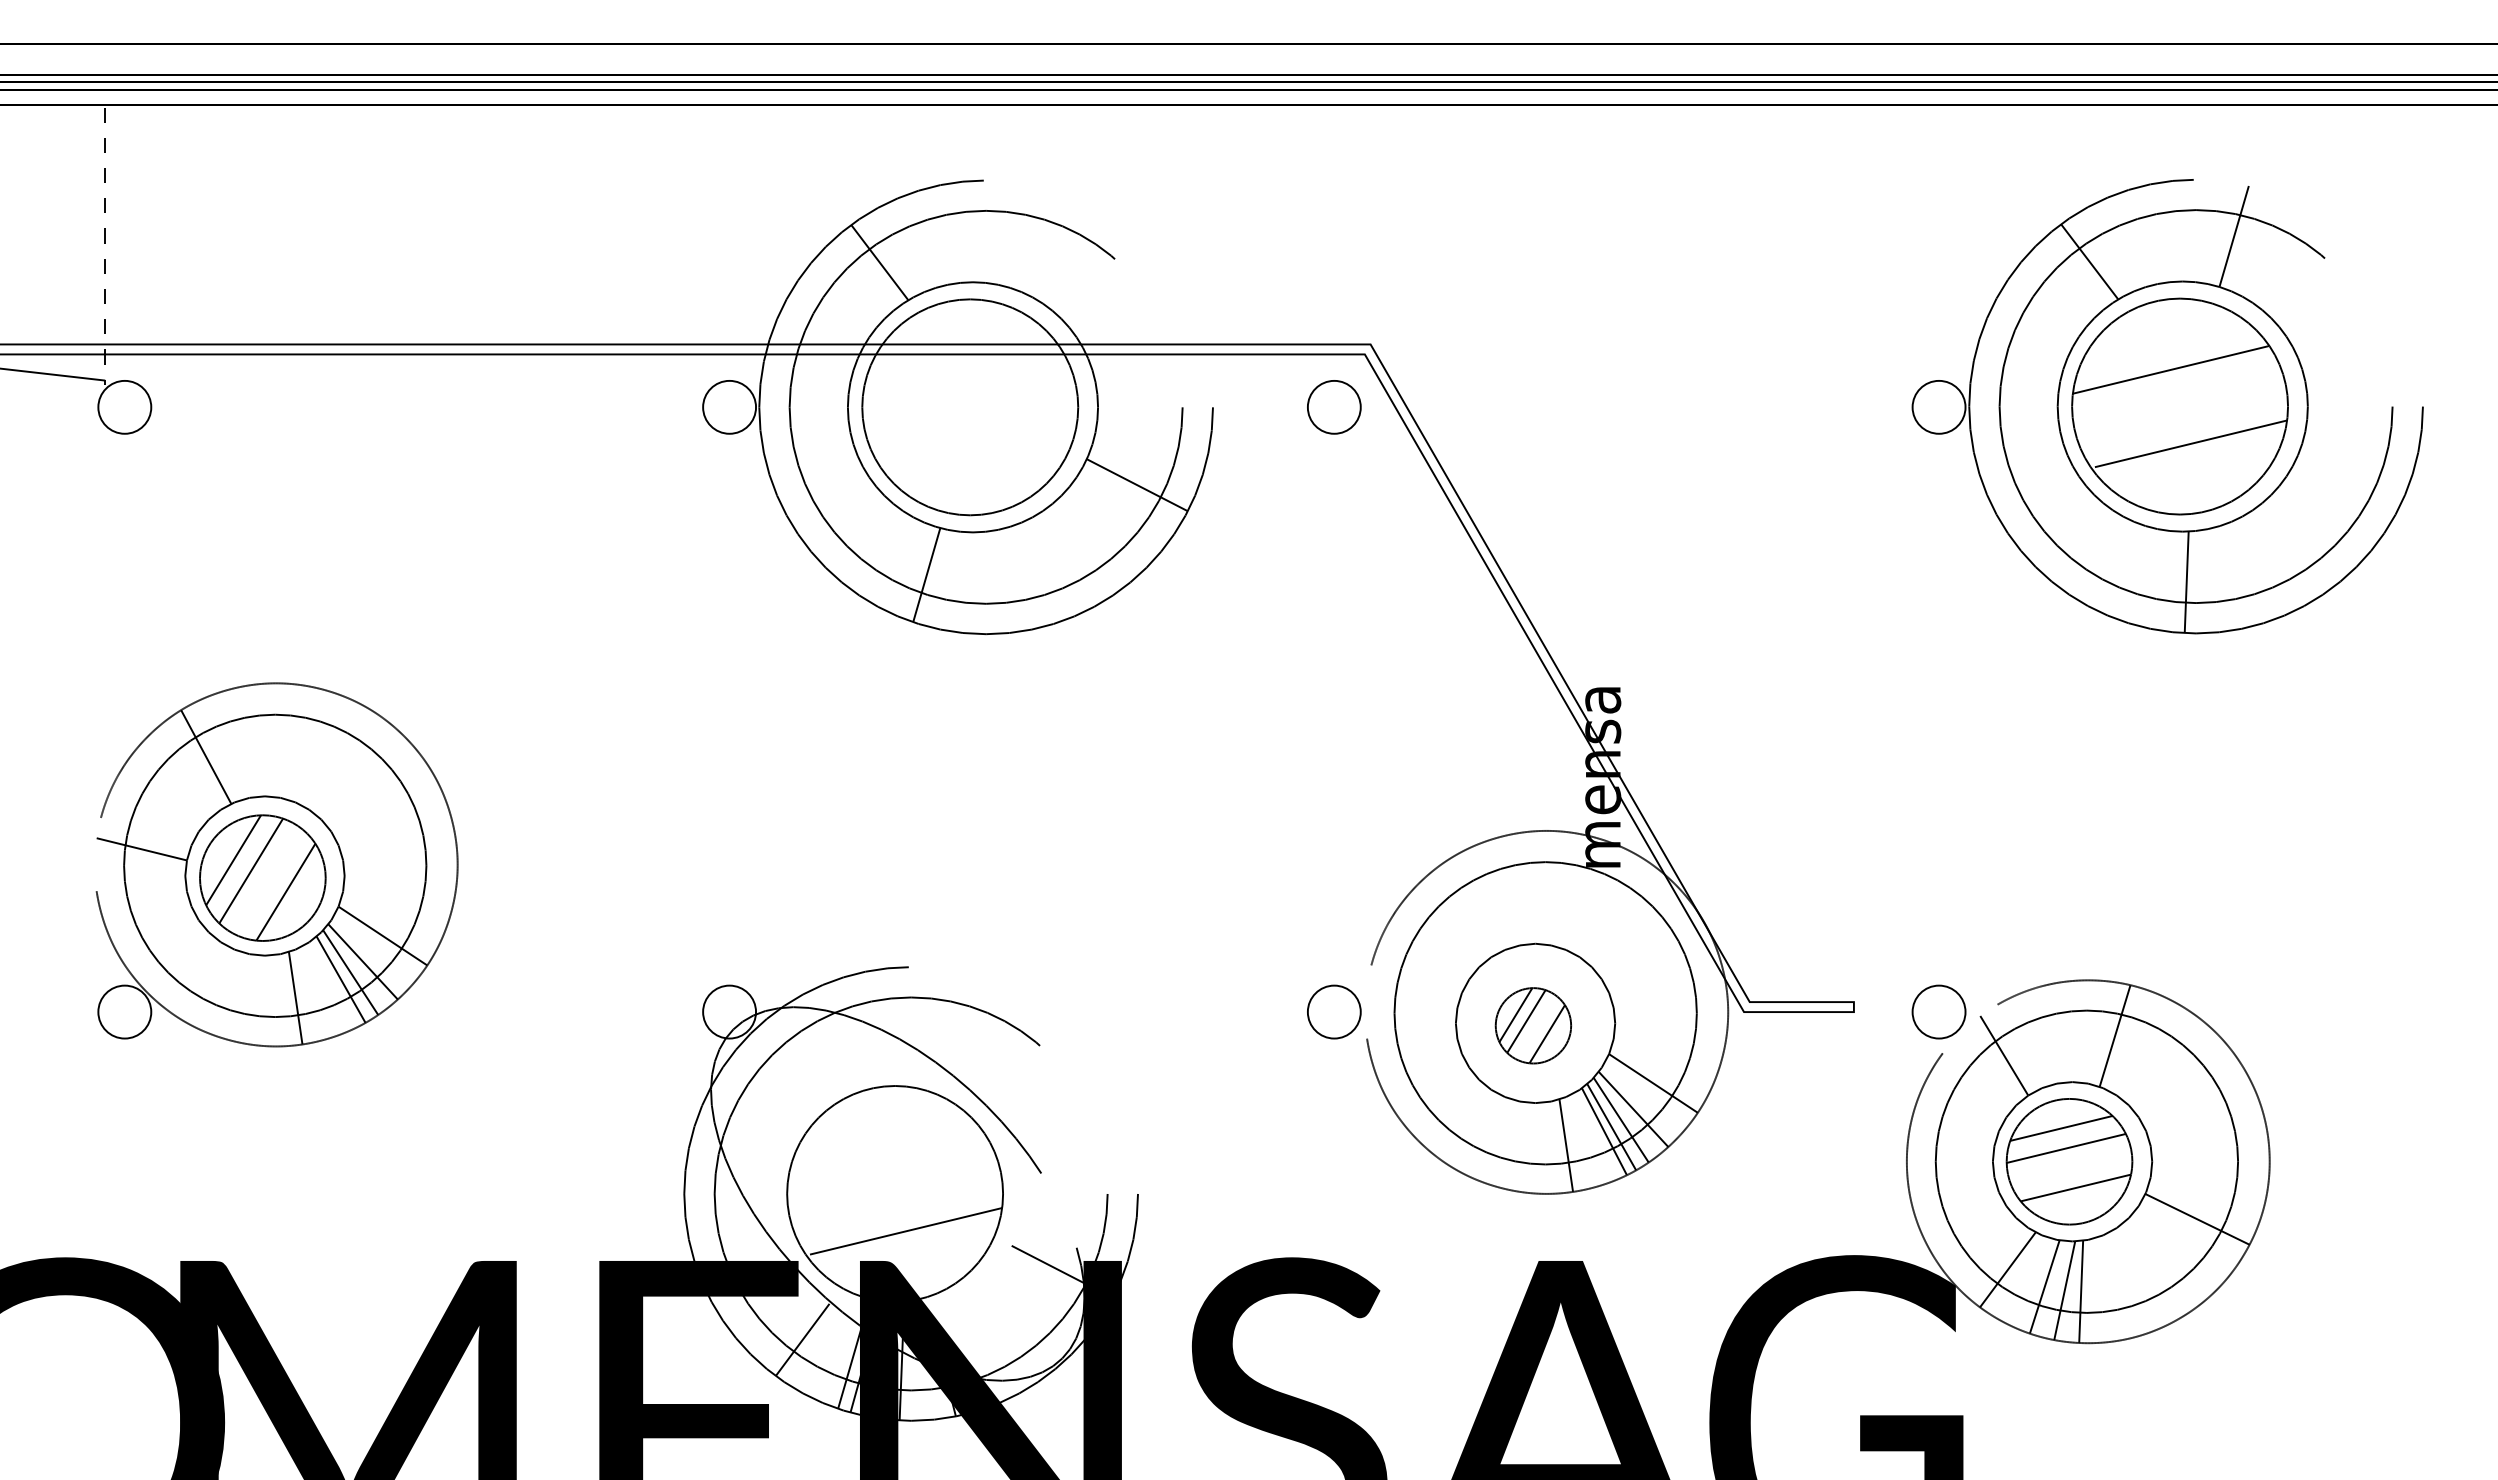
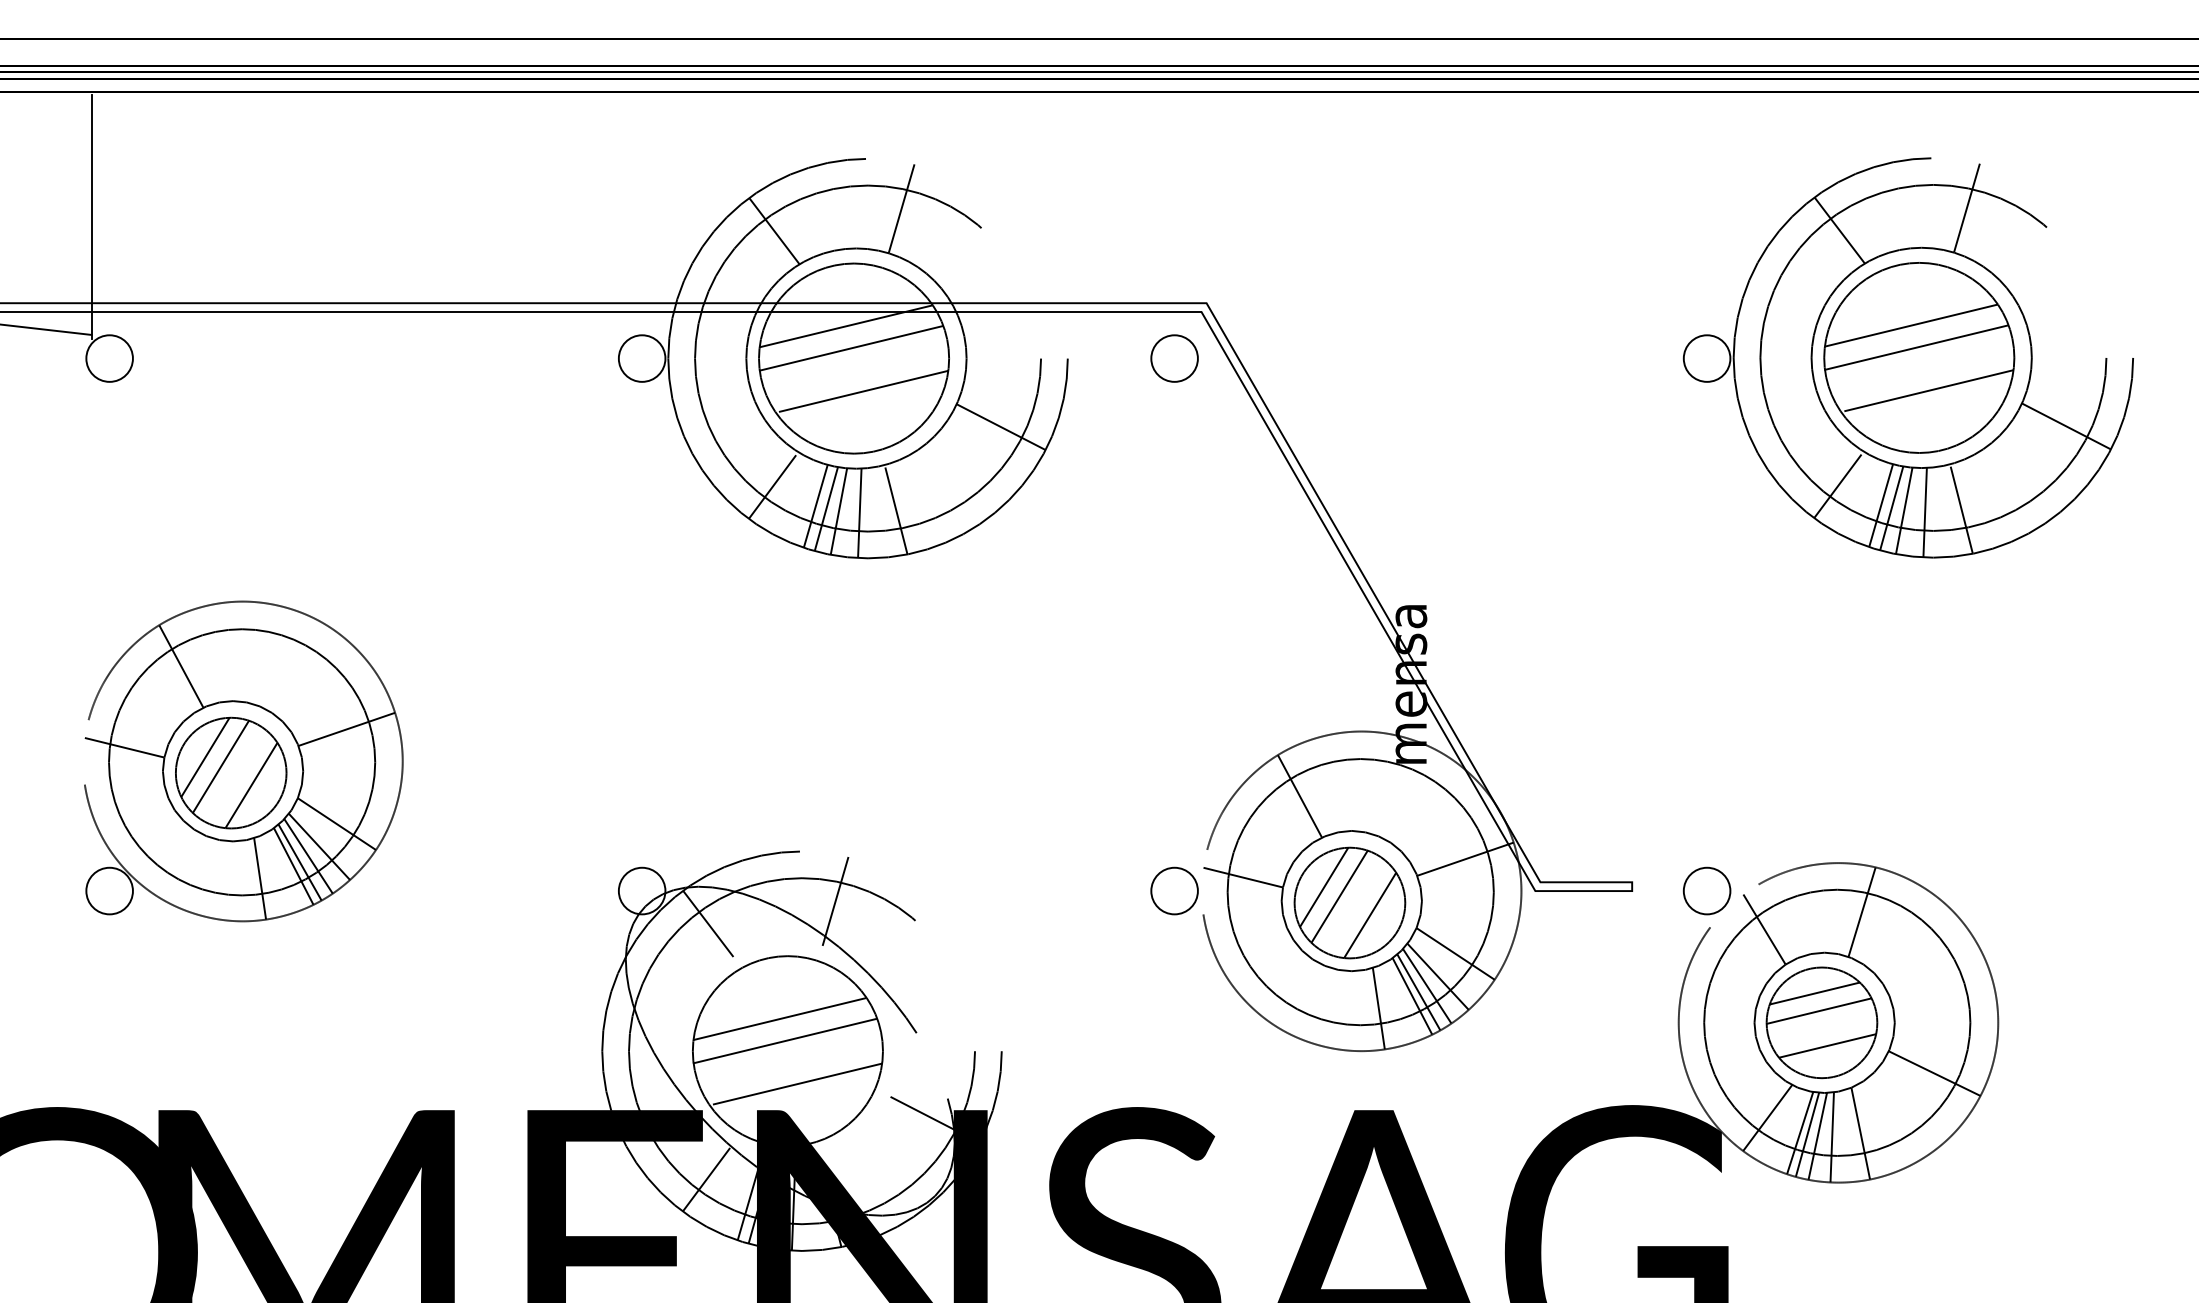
line: (1023, 236) -> (900, 208), added
line: (105, 246) -> (92, 216), dashed -> solid
line: (961, 370) -> (846, 326), added
line: (2176, 394) -> (1916, 347), added
line: (966, 395) -> (850, 348), added
line: (980, 444) -> (863, 391), added
line: (2346, 484) -> (2065, 426), added
line: (2087, 552) -> (1837, 486), added
line: (877, 553) -> (772, 487), added
line: (2136, 574) -> (1880, 505), added
line: (938, 577) -> (826, 508), added
line: (2148, 577) -> (1891, 508), added
line: (2227, 579) -> (1961, 510), added
line: (952, 580) -> (838, 511), added
line: (1017, 580) -> (895, 511), added
line: (2162, 580) -> (1903, 511), added
line: (976, 582) -> (859, 512), added
line: (393, 828) -> (346, 729), added
line: (1476, 904) -> (1299, 796), added
line: (1664, 975) -> (1465, 858), added
line: (333, 983) -> (293, 865), added
line: (1412, 996) -> (1243, 877), added
line: (948, 1023) -> (834, 901), added
part: (1533, 1025) -> (1350, 902), size x1.67
line: (804, 1048) -> (708, 923), added
line: (885, 1157) -> (779, 1019), added
line: (891, 1182) -> (784, 1041), added
line: (2113, 1287) -> (1860, 1133), added
line: (2052, 1288) -> (1806, 1134), added

